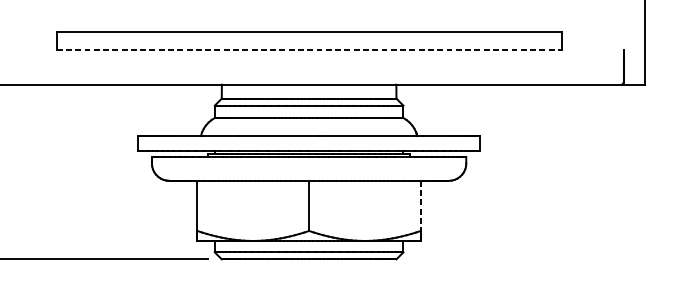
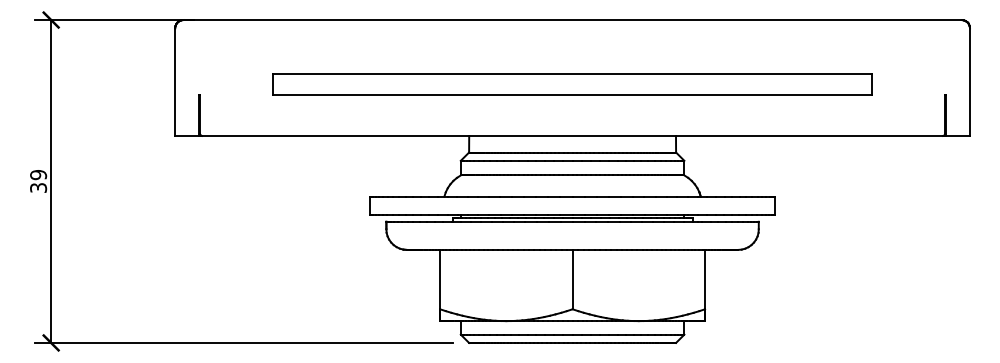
line: (309, 49) -> (573, 94), dashed -> solid
line: (421, 205) -> (705, 279), dashed -> solid

